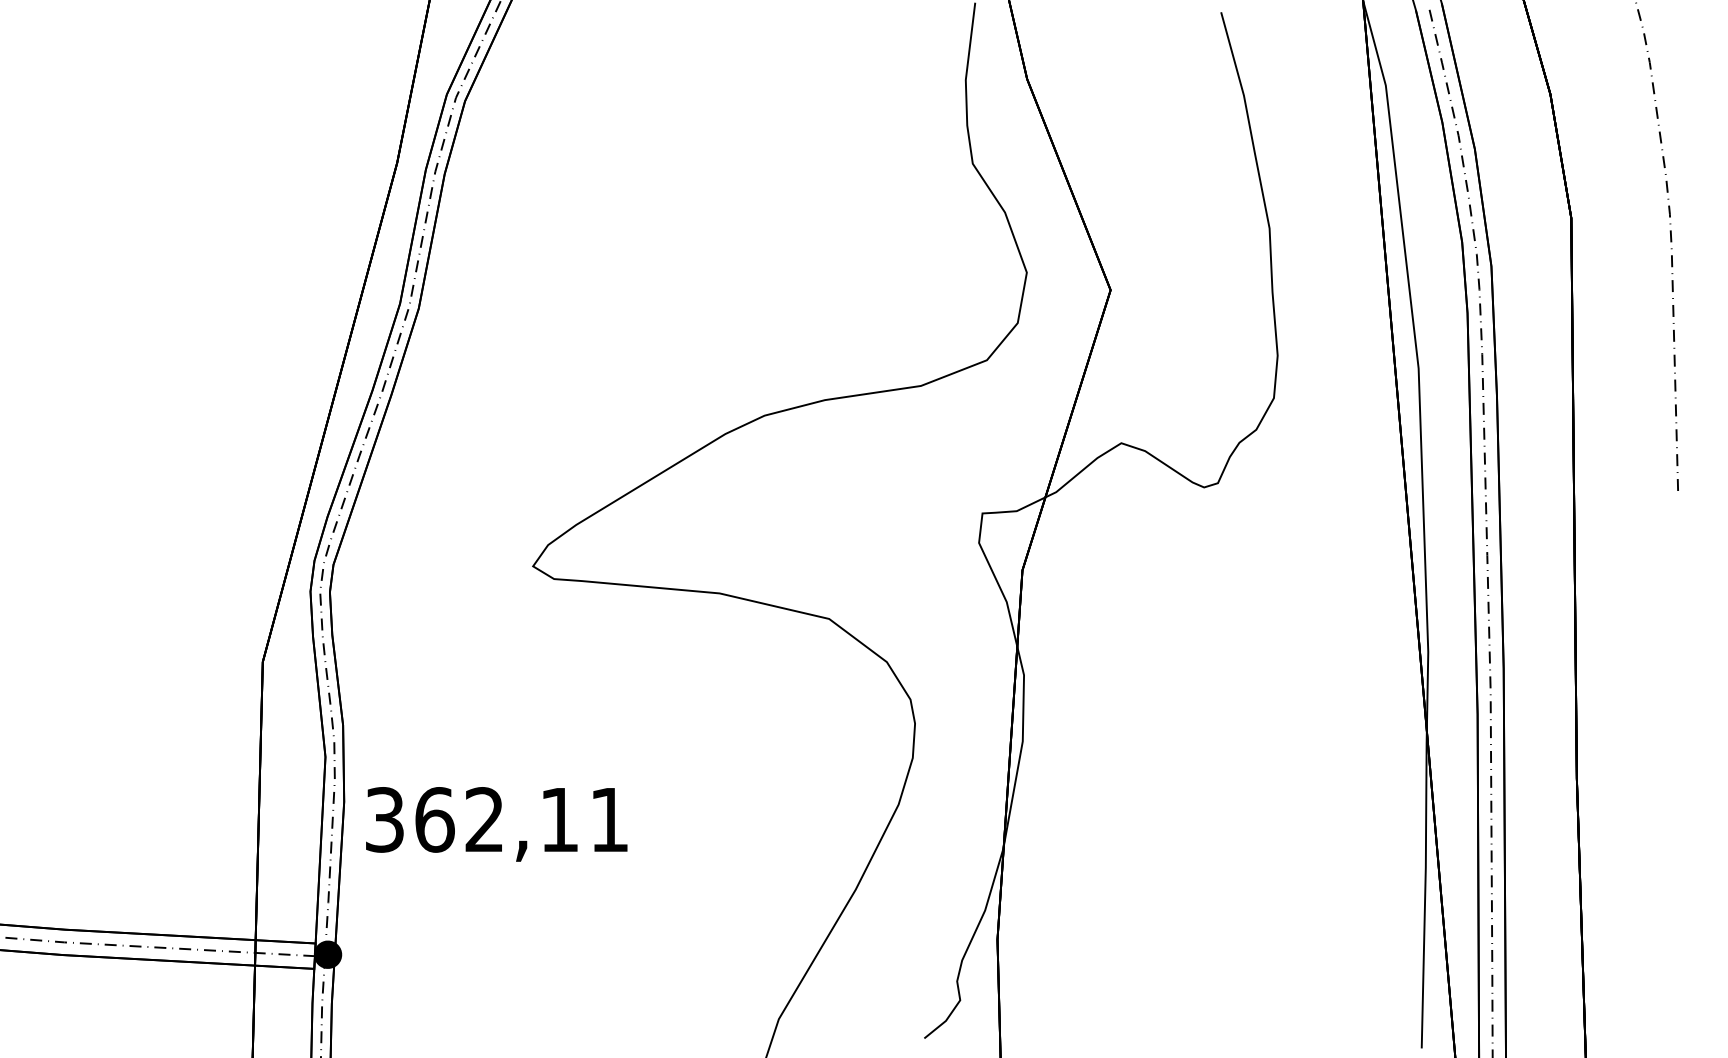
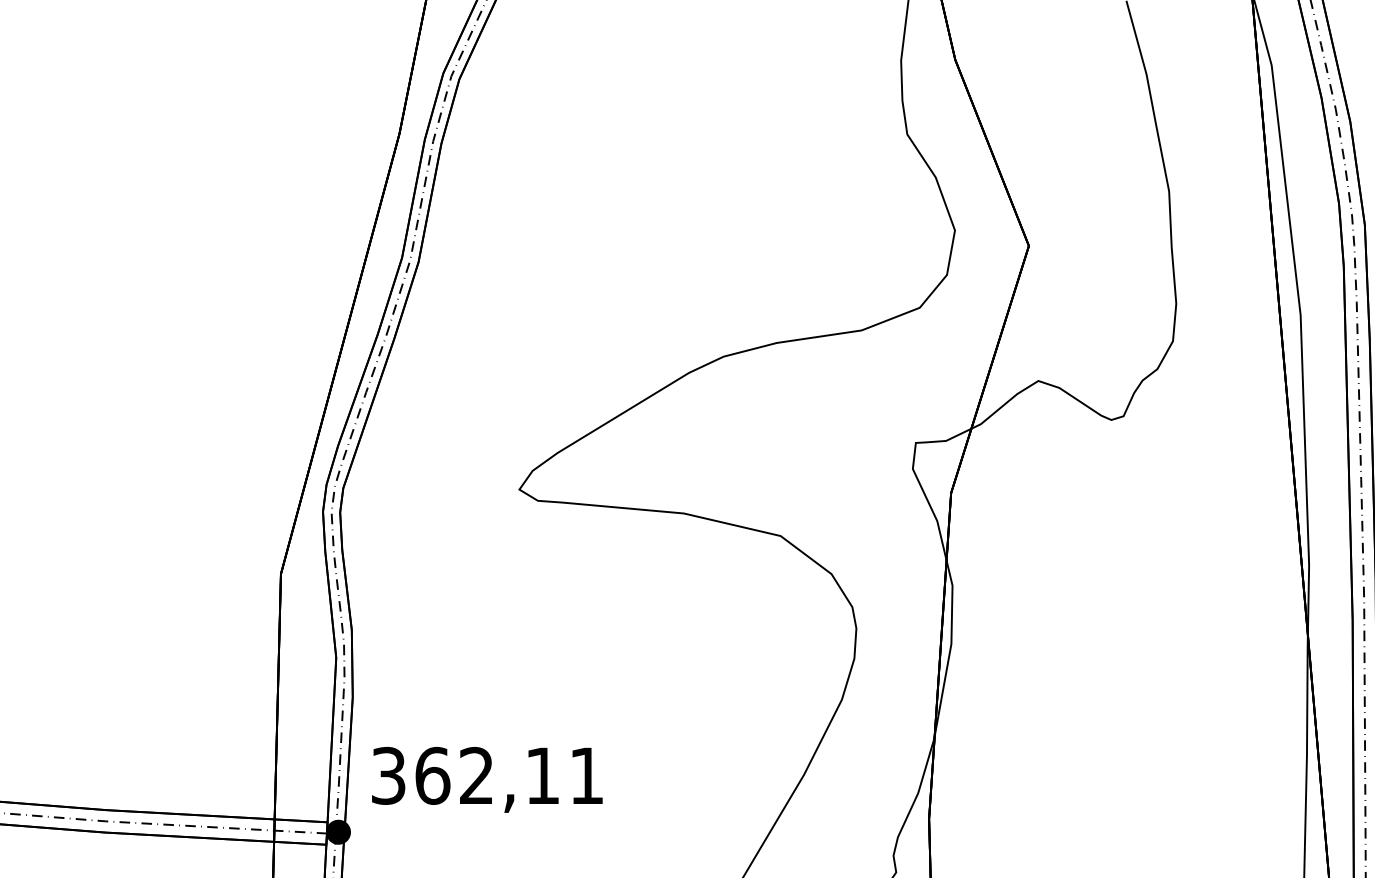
text: (496, 824) -> (487, 779), moved

